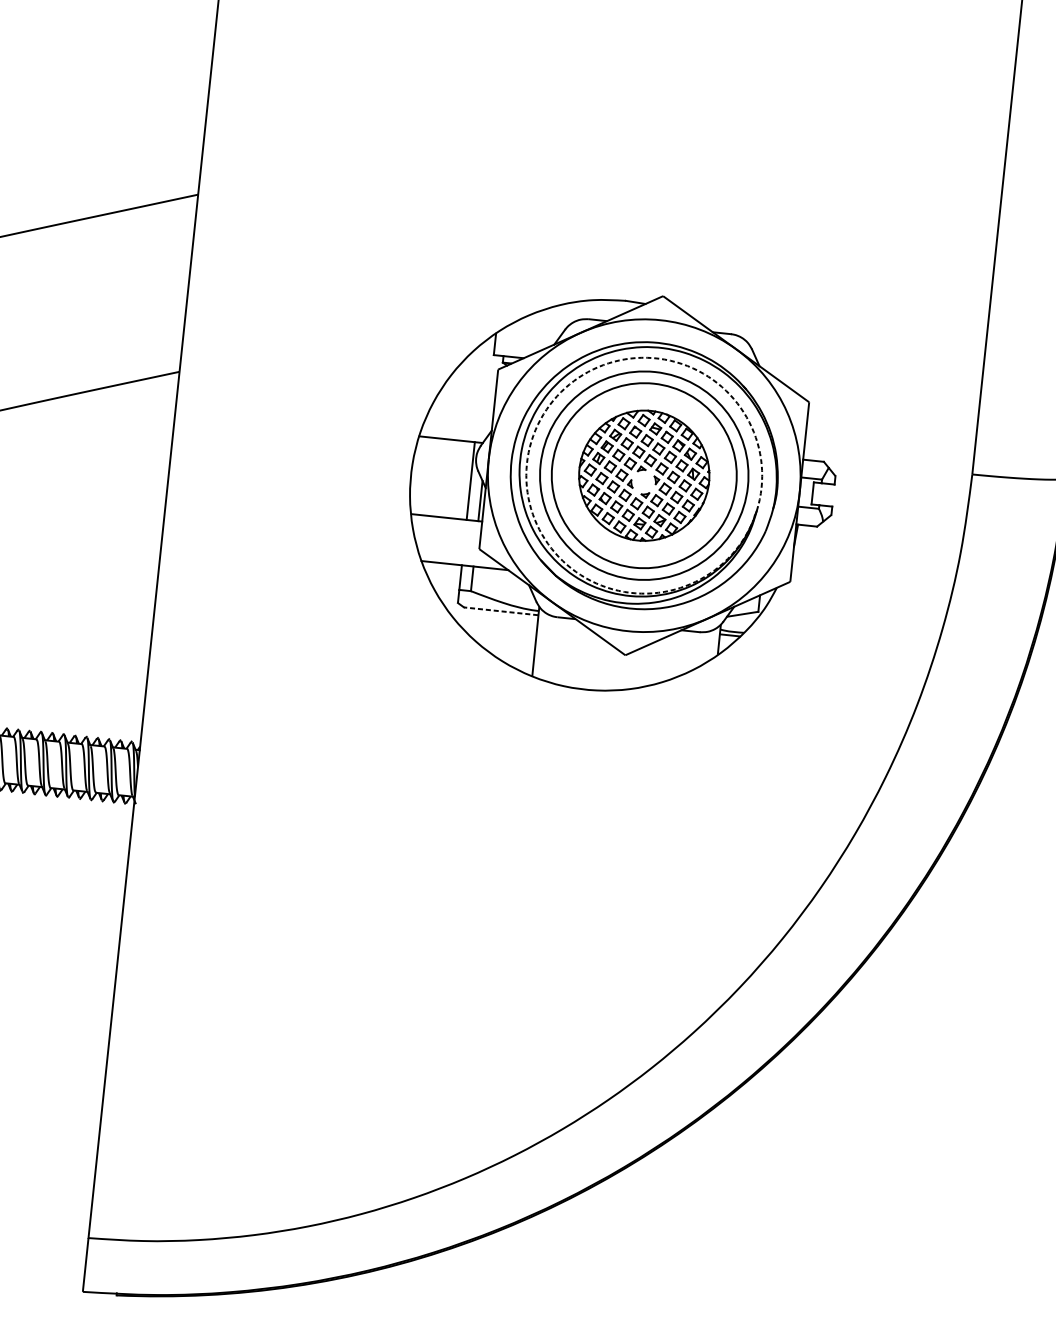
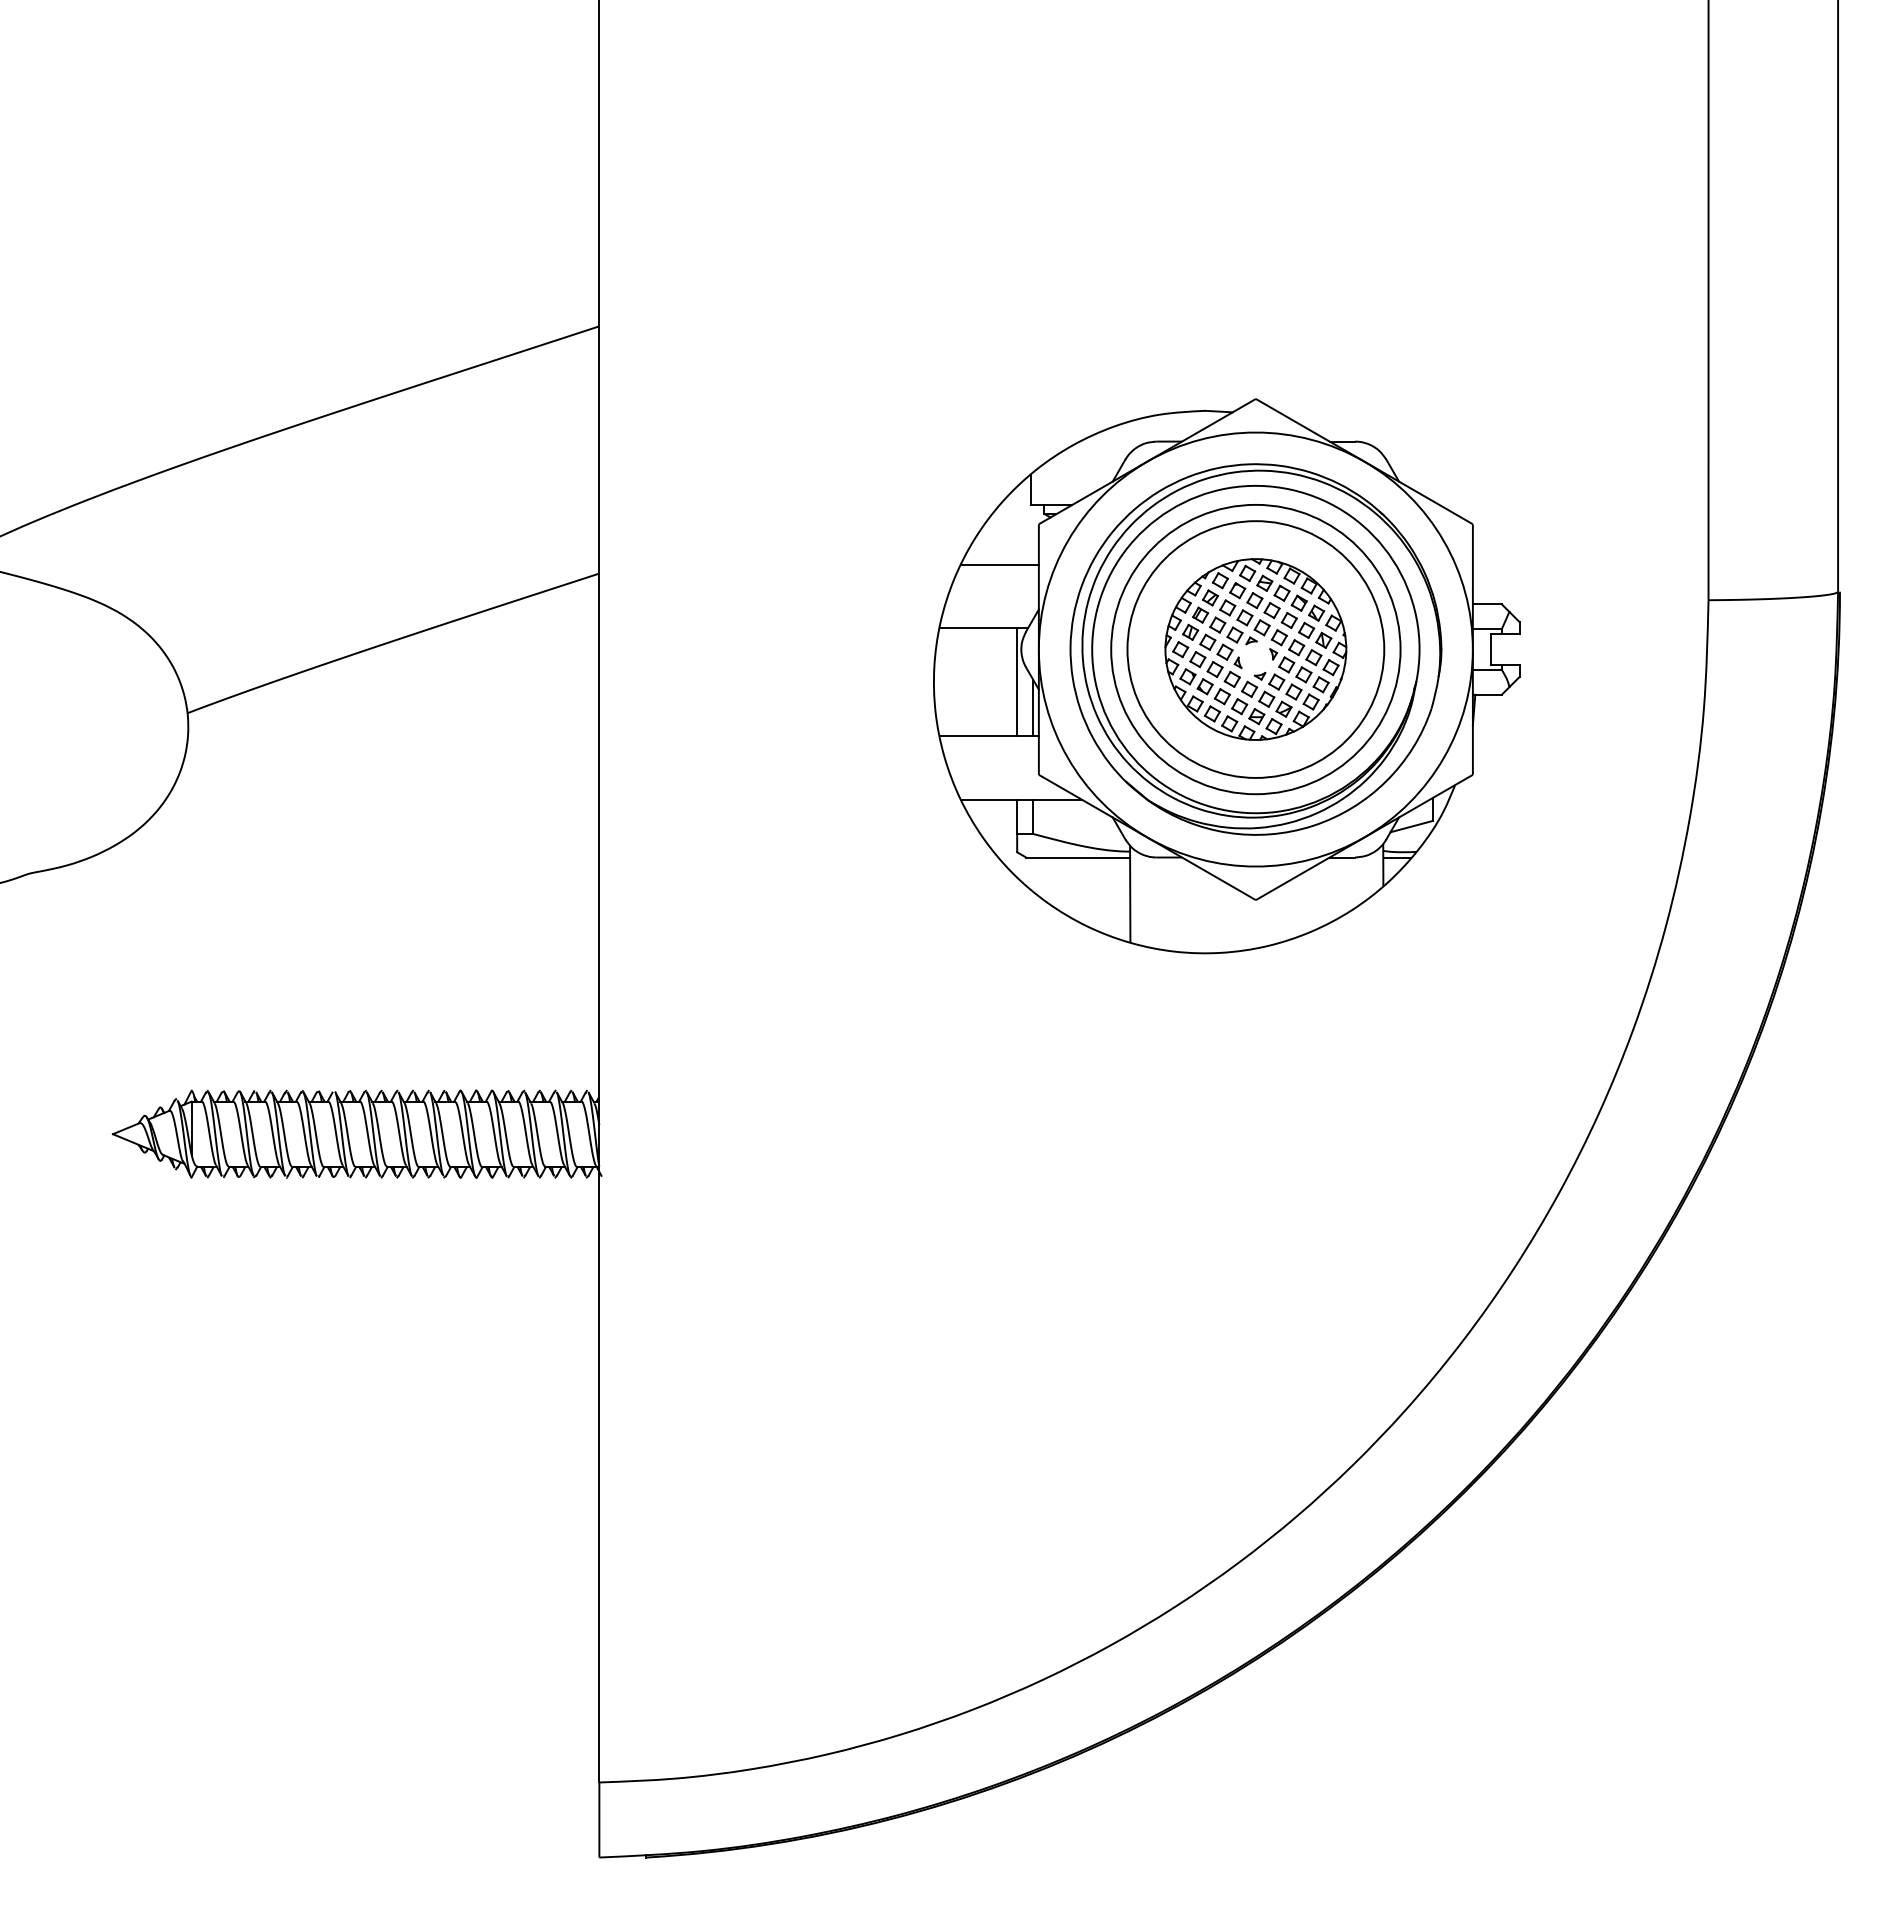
line: (466, 395) -> (999, 564), added
arc: (533, 435) -> (1097, 610), dashed -> solid
line: (500, 611) -> (1077, 857), dashed -> solid

